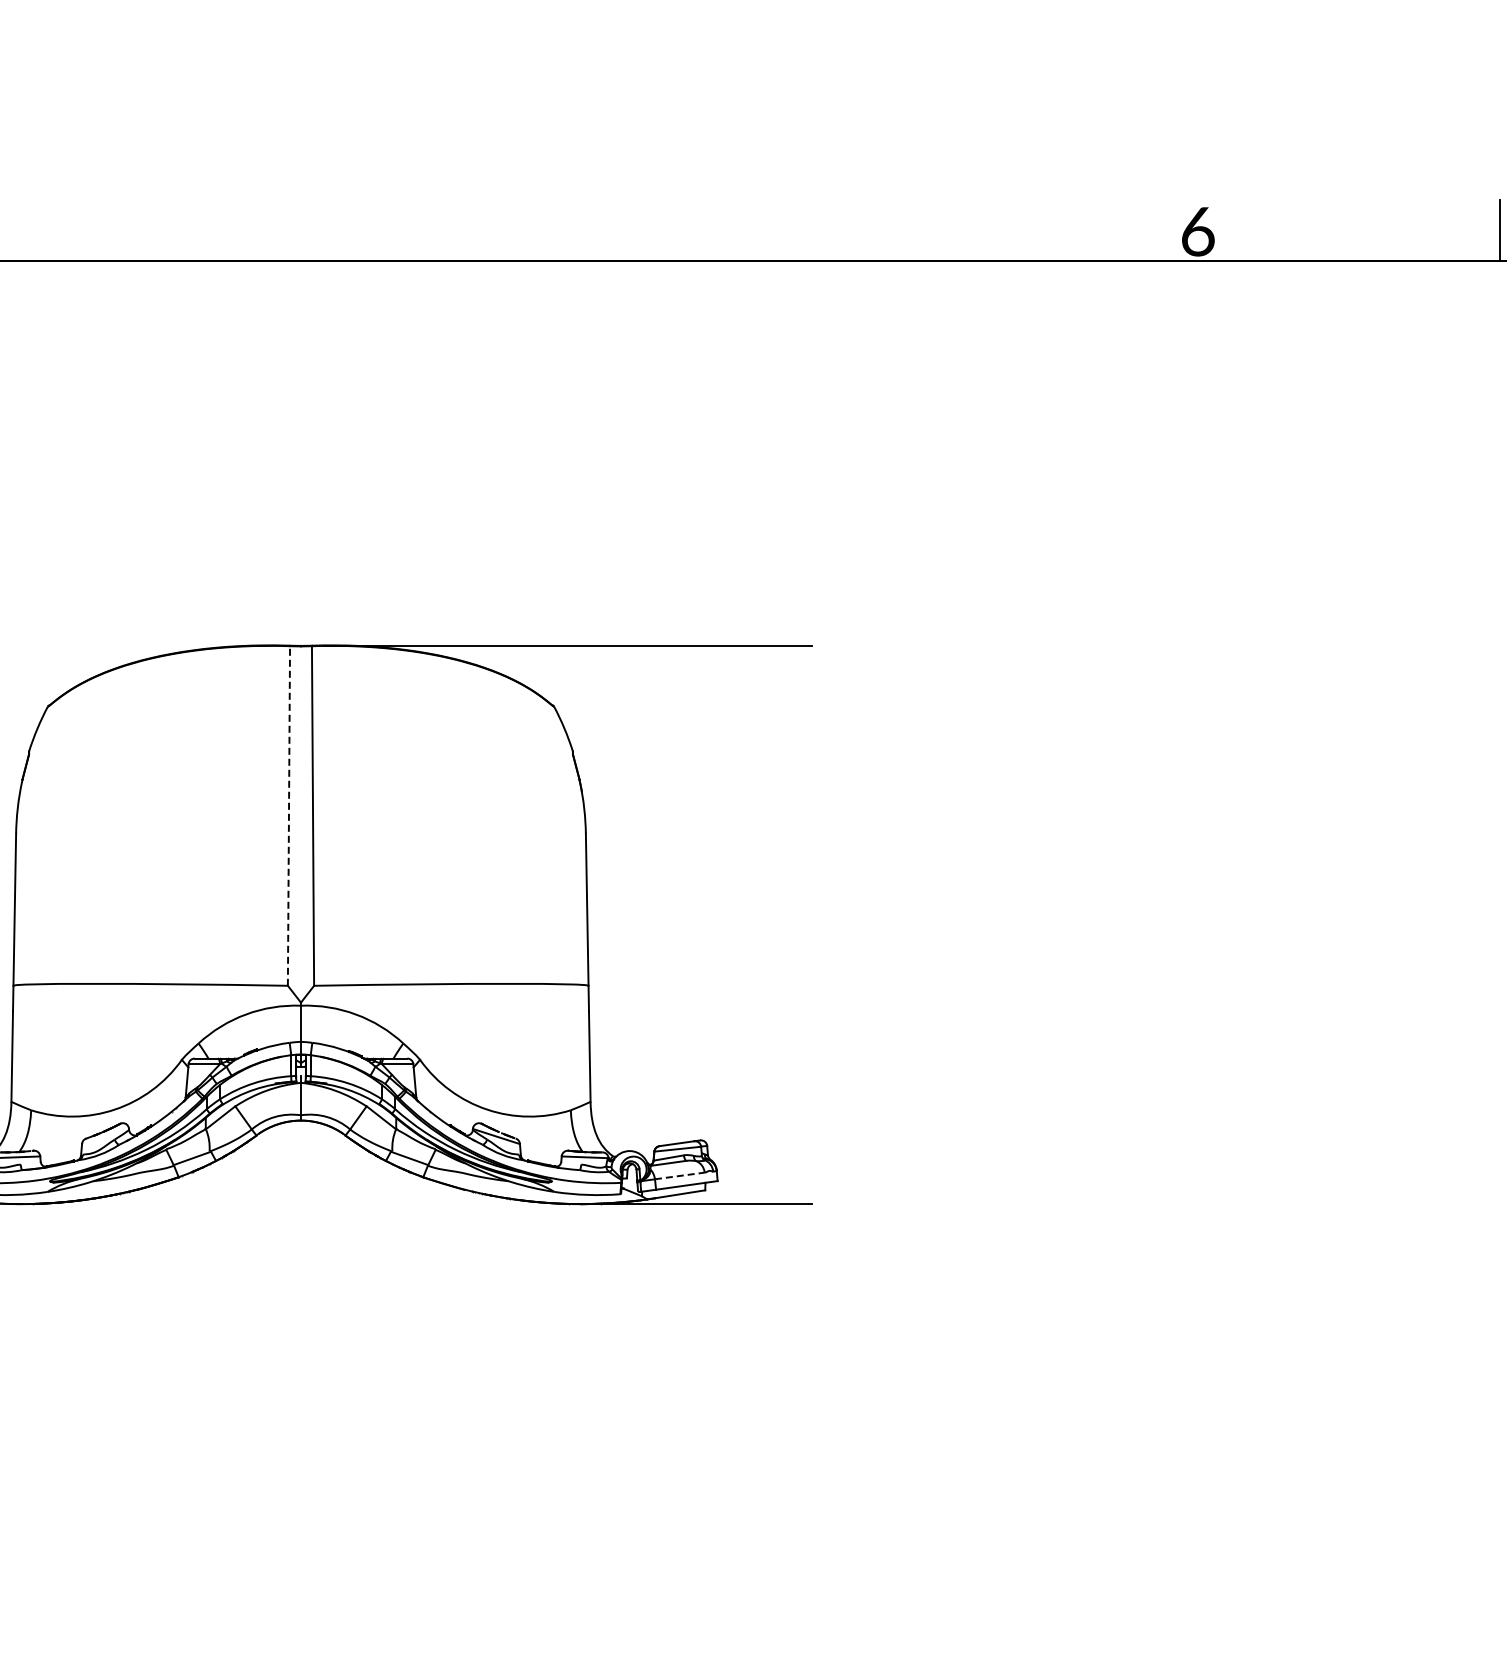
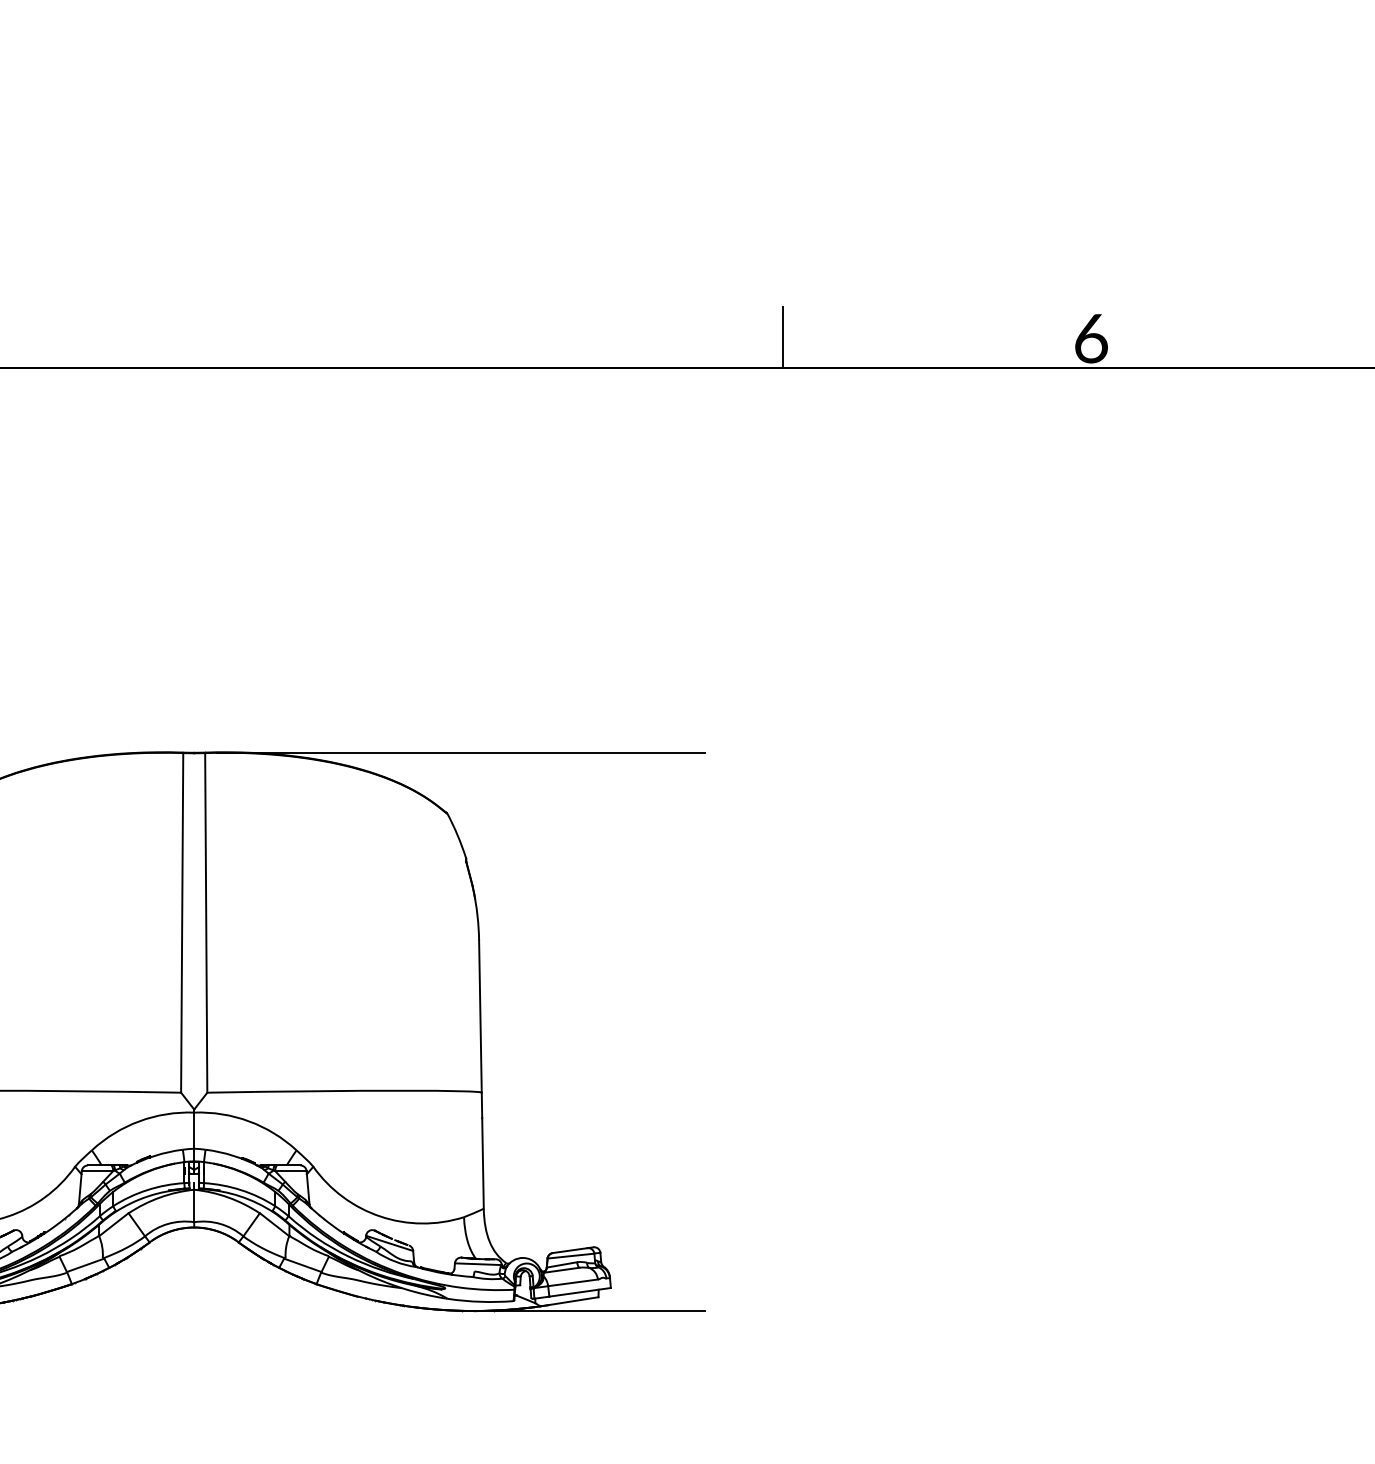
line: (890, 230) -> (783, 337), added
line: (288, 816) -> (181, 923), dashed -> solid
line: (680, 1175) -> (573, 1282), dashed -> solid

